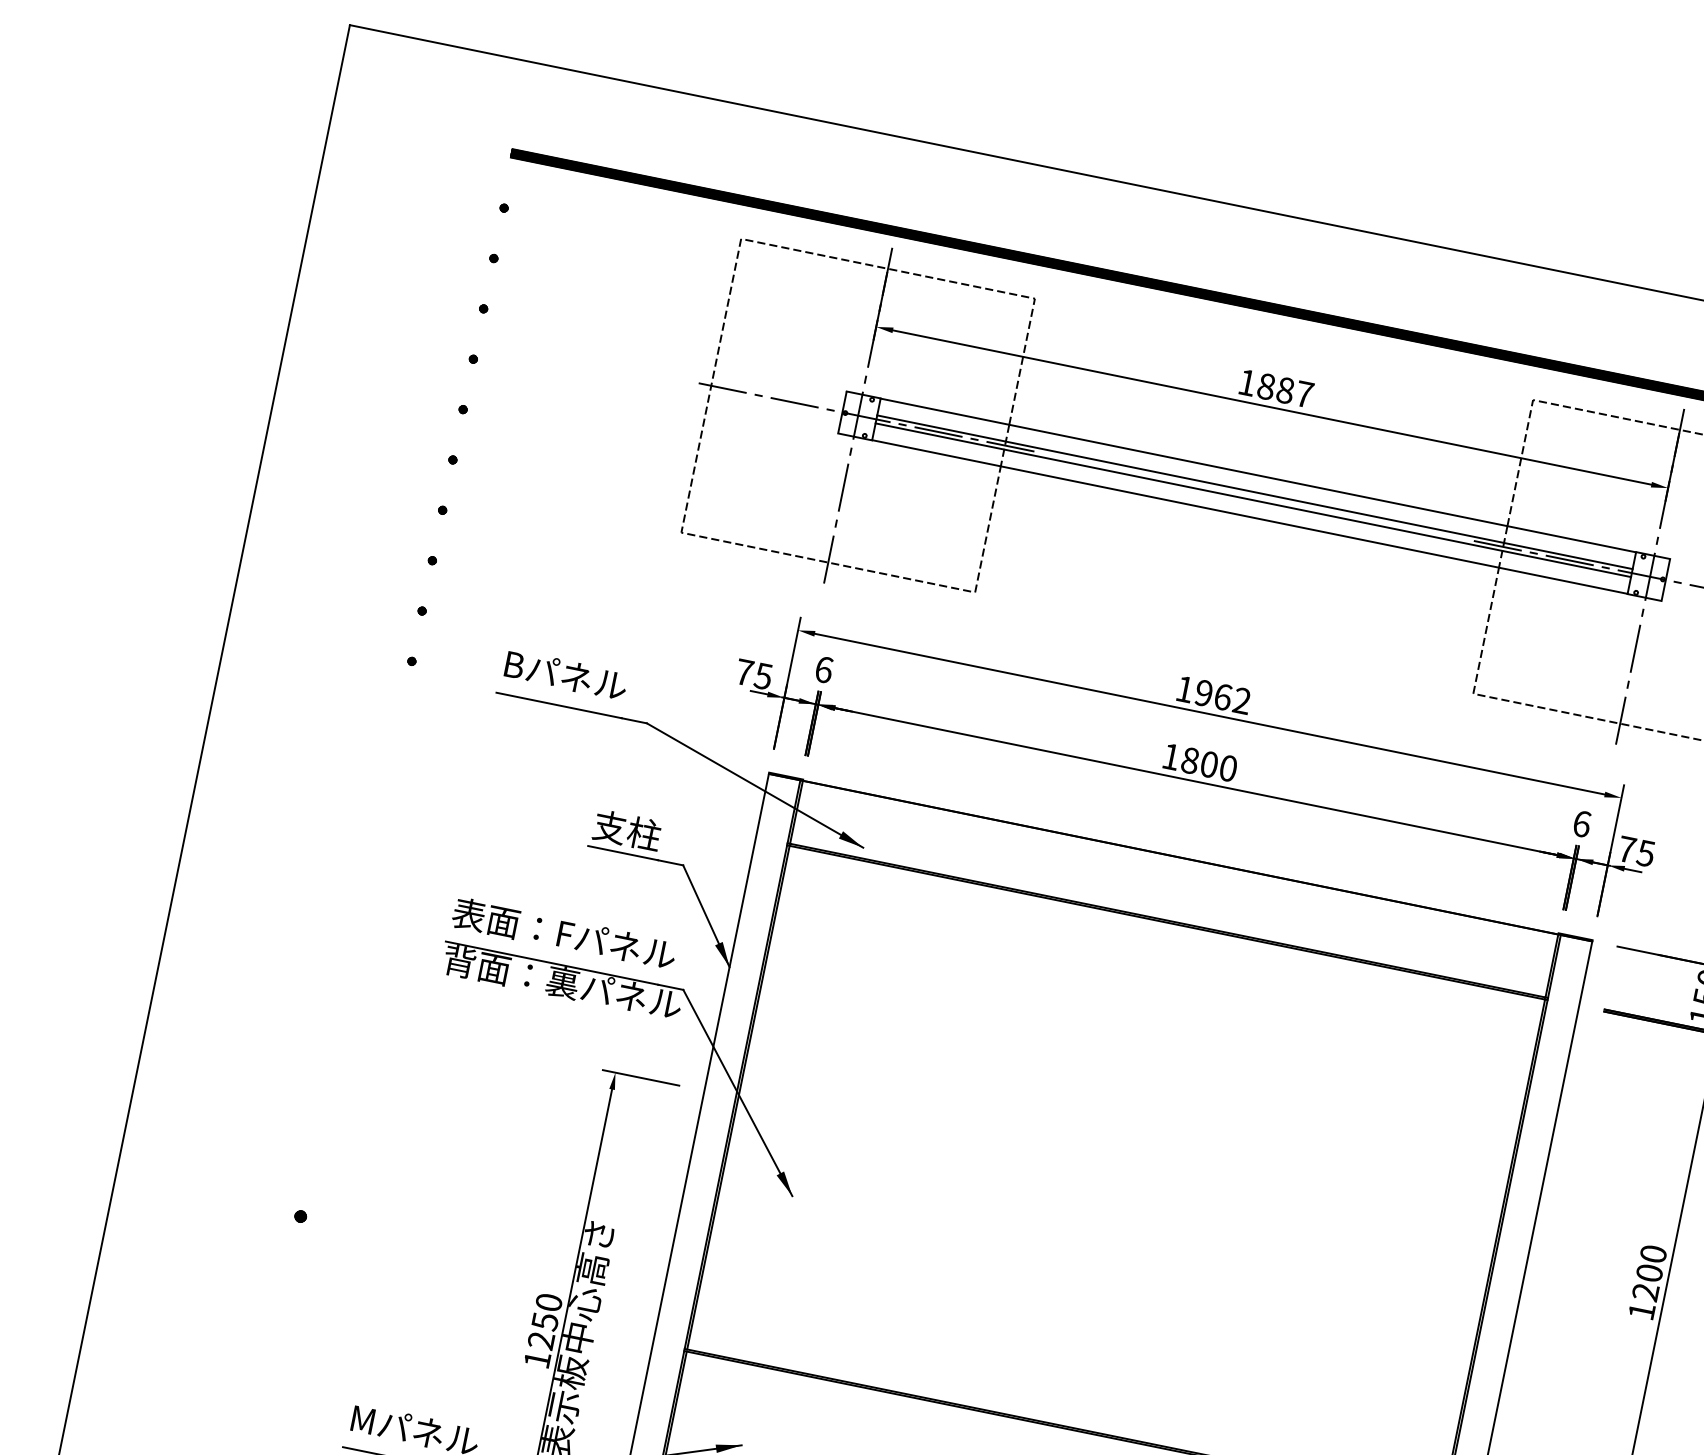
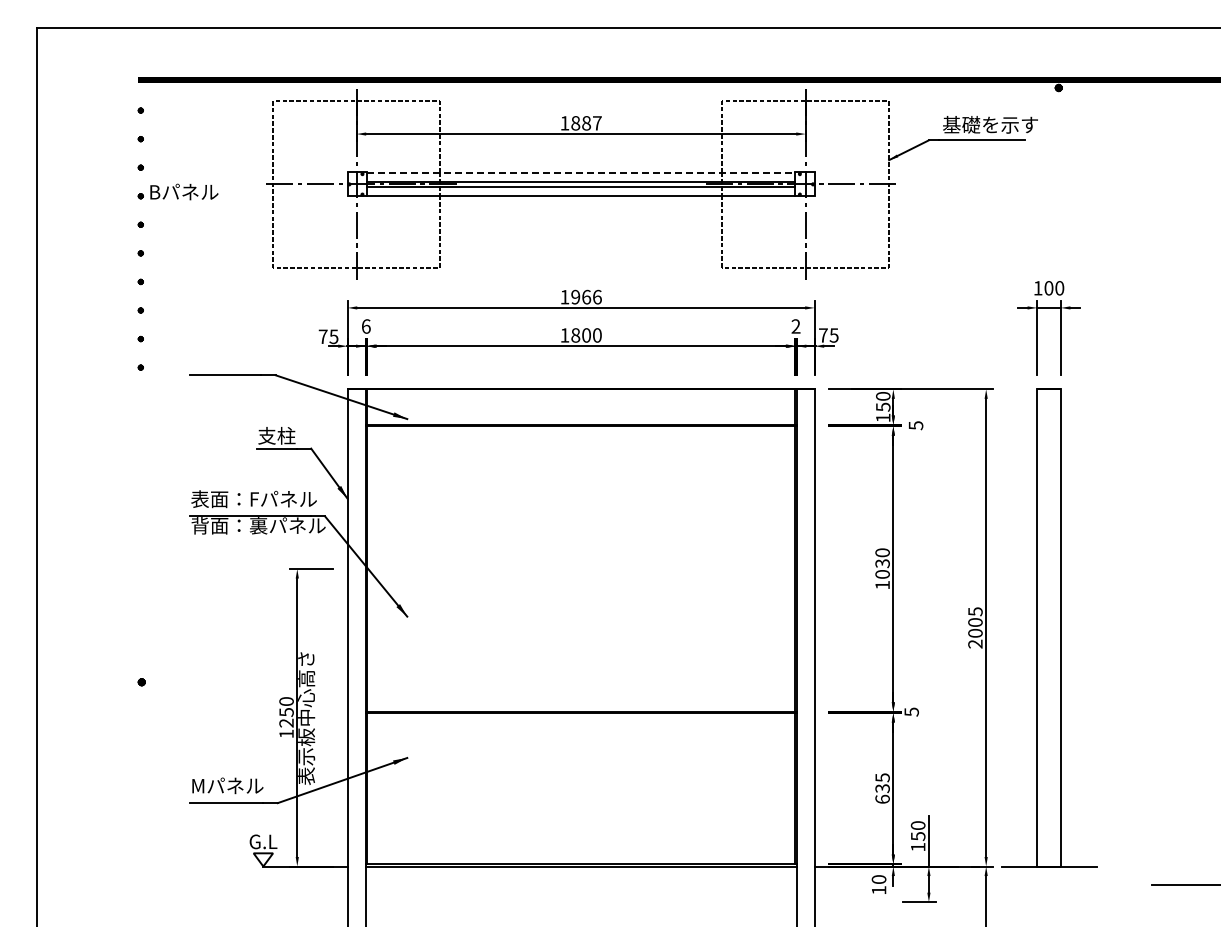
line: (1258, 475) -> (581, 172), solid -> dashed
text: (566, 674) -> (184, 191), moved
text: (1242, 699) -> (597, 296), 1962 -> 1966
text: (1581, 823) -> (795, 326), 6 -> 2
text: (1647, 1281) -> (882, 568), 1200 -> 1030

